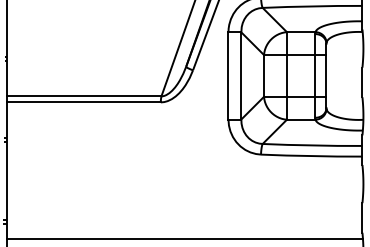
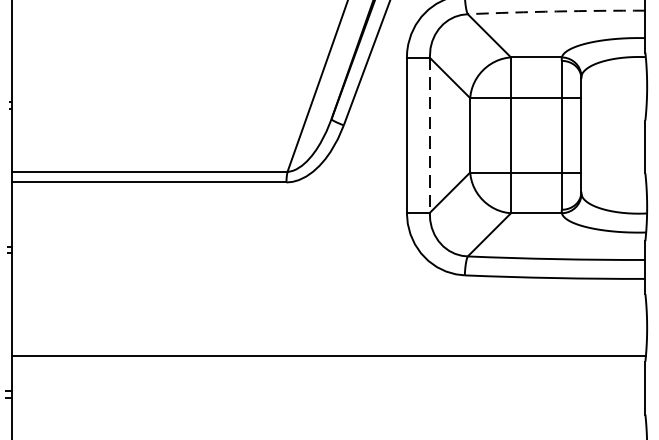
arc: (312, 6) -> (556, 11), solid -> dashed
line: (241, 75) -> (430, 134), solid -> dashed
line: (184, 238) -> (328, 355), moved

